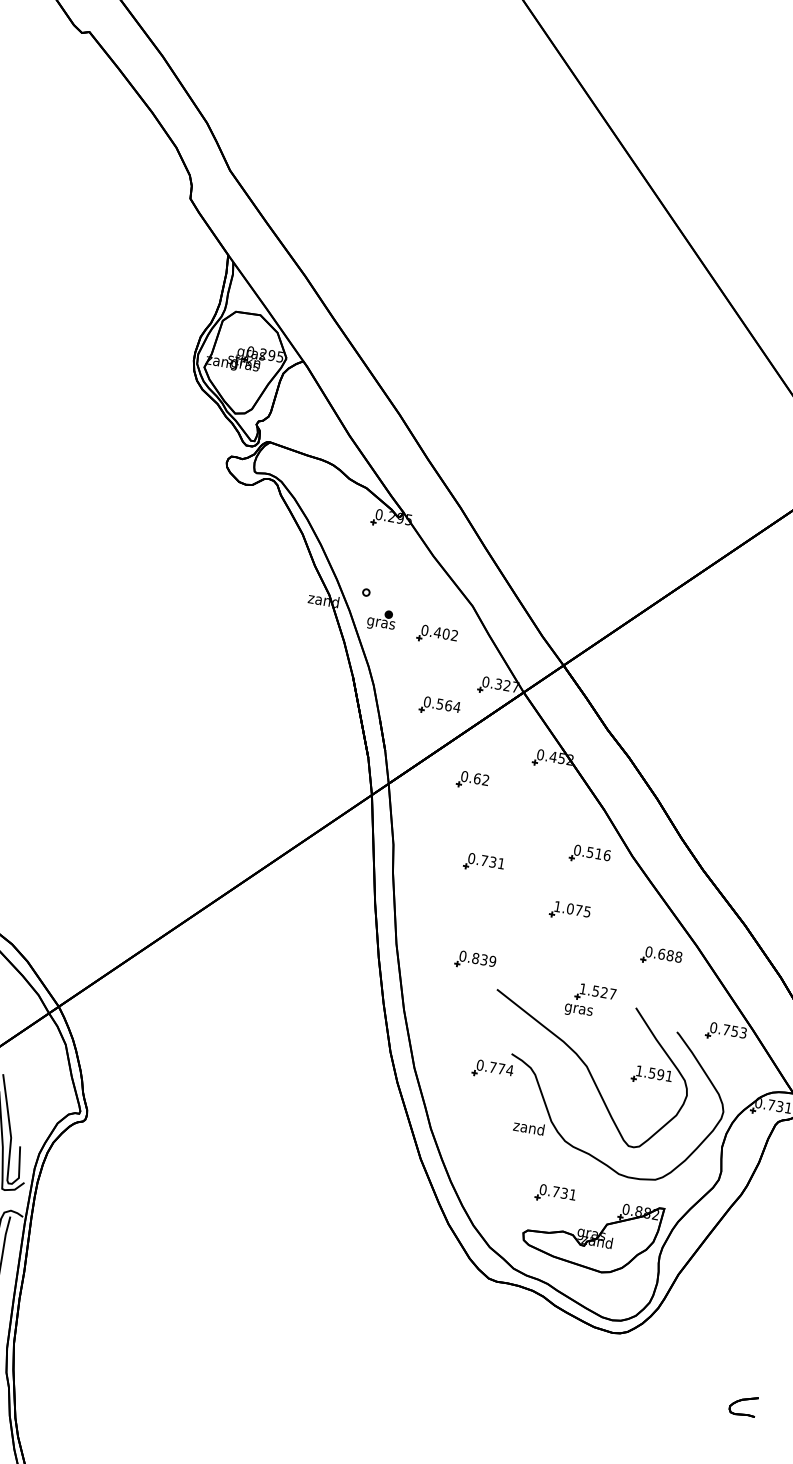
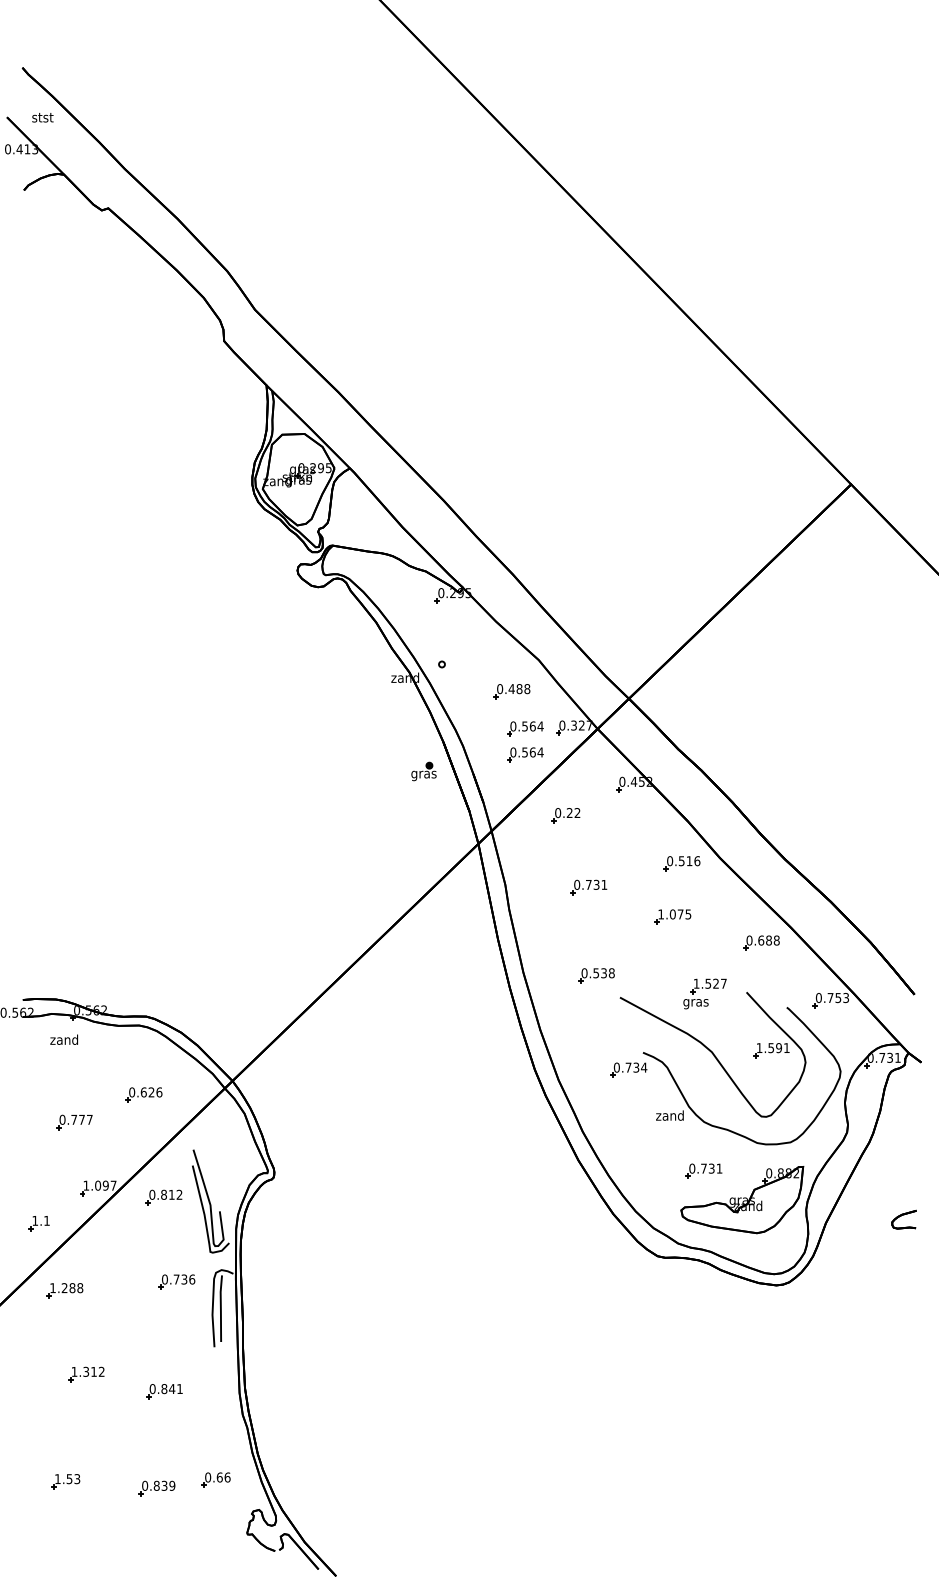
part: (381, 619) -> (423, 771), moved
text: (450, 635) -> (523, 689), 0.402 -> 0.488
part: (445, 678) -> (525, 728), added
text: (476, 779) -> (569, 813), 0.62 -> 0.22
text: (483, 960) -> (603, 973), 0.839 -> 0.538
text: (501, 1068) -> (636, 1067), 0.774 -> 0.734
part: (742, 1405) -> (903, 1219), moved

